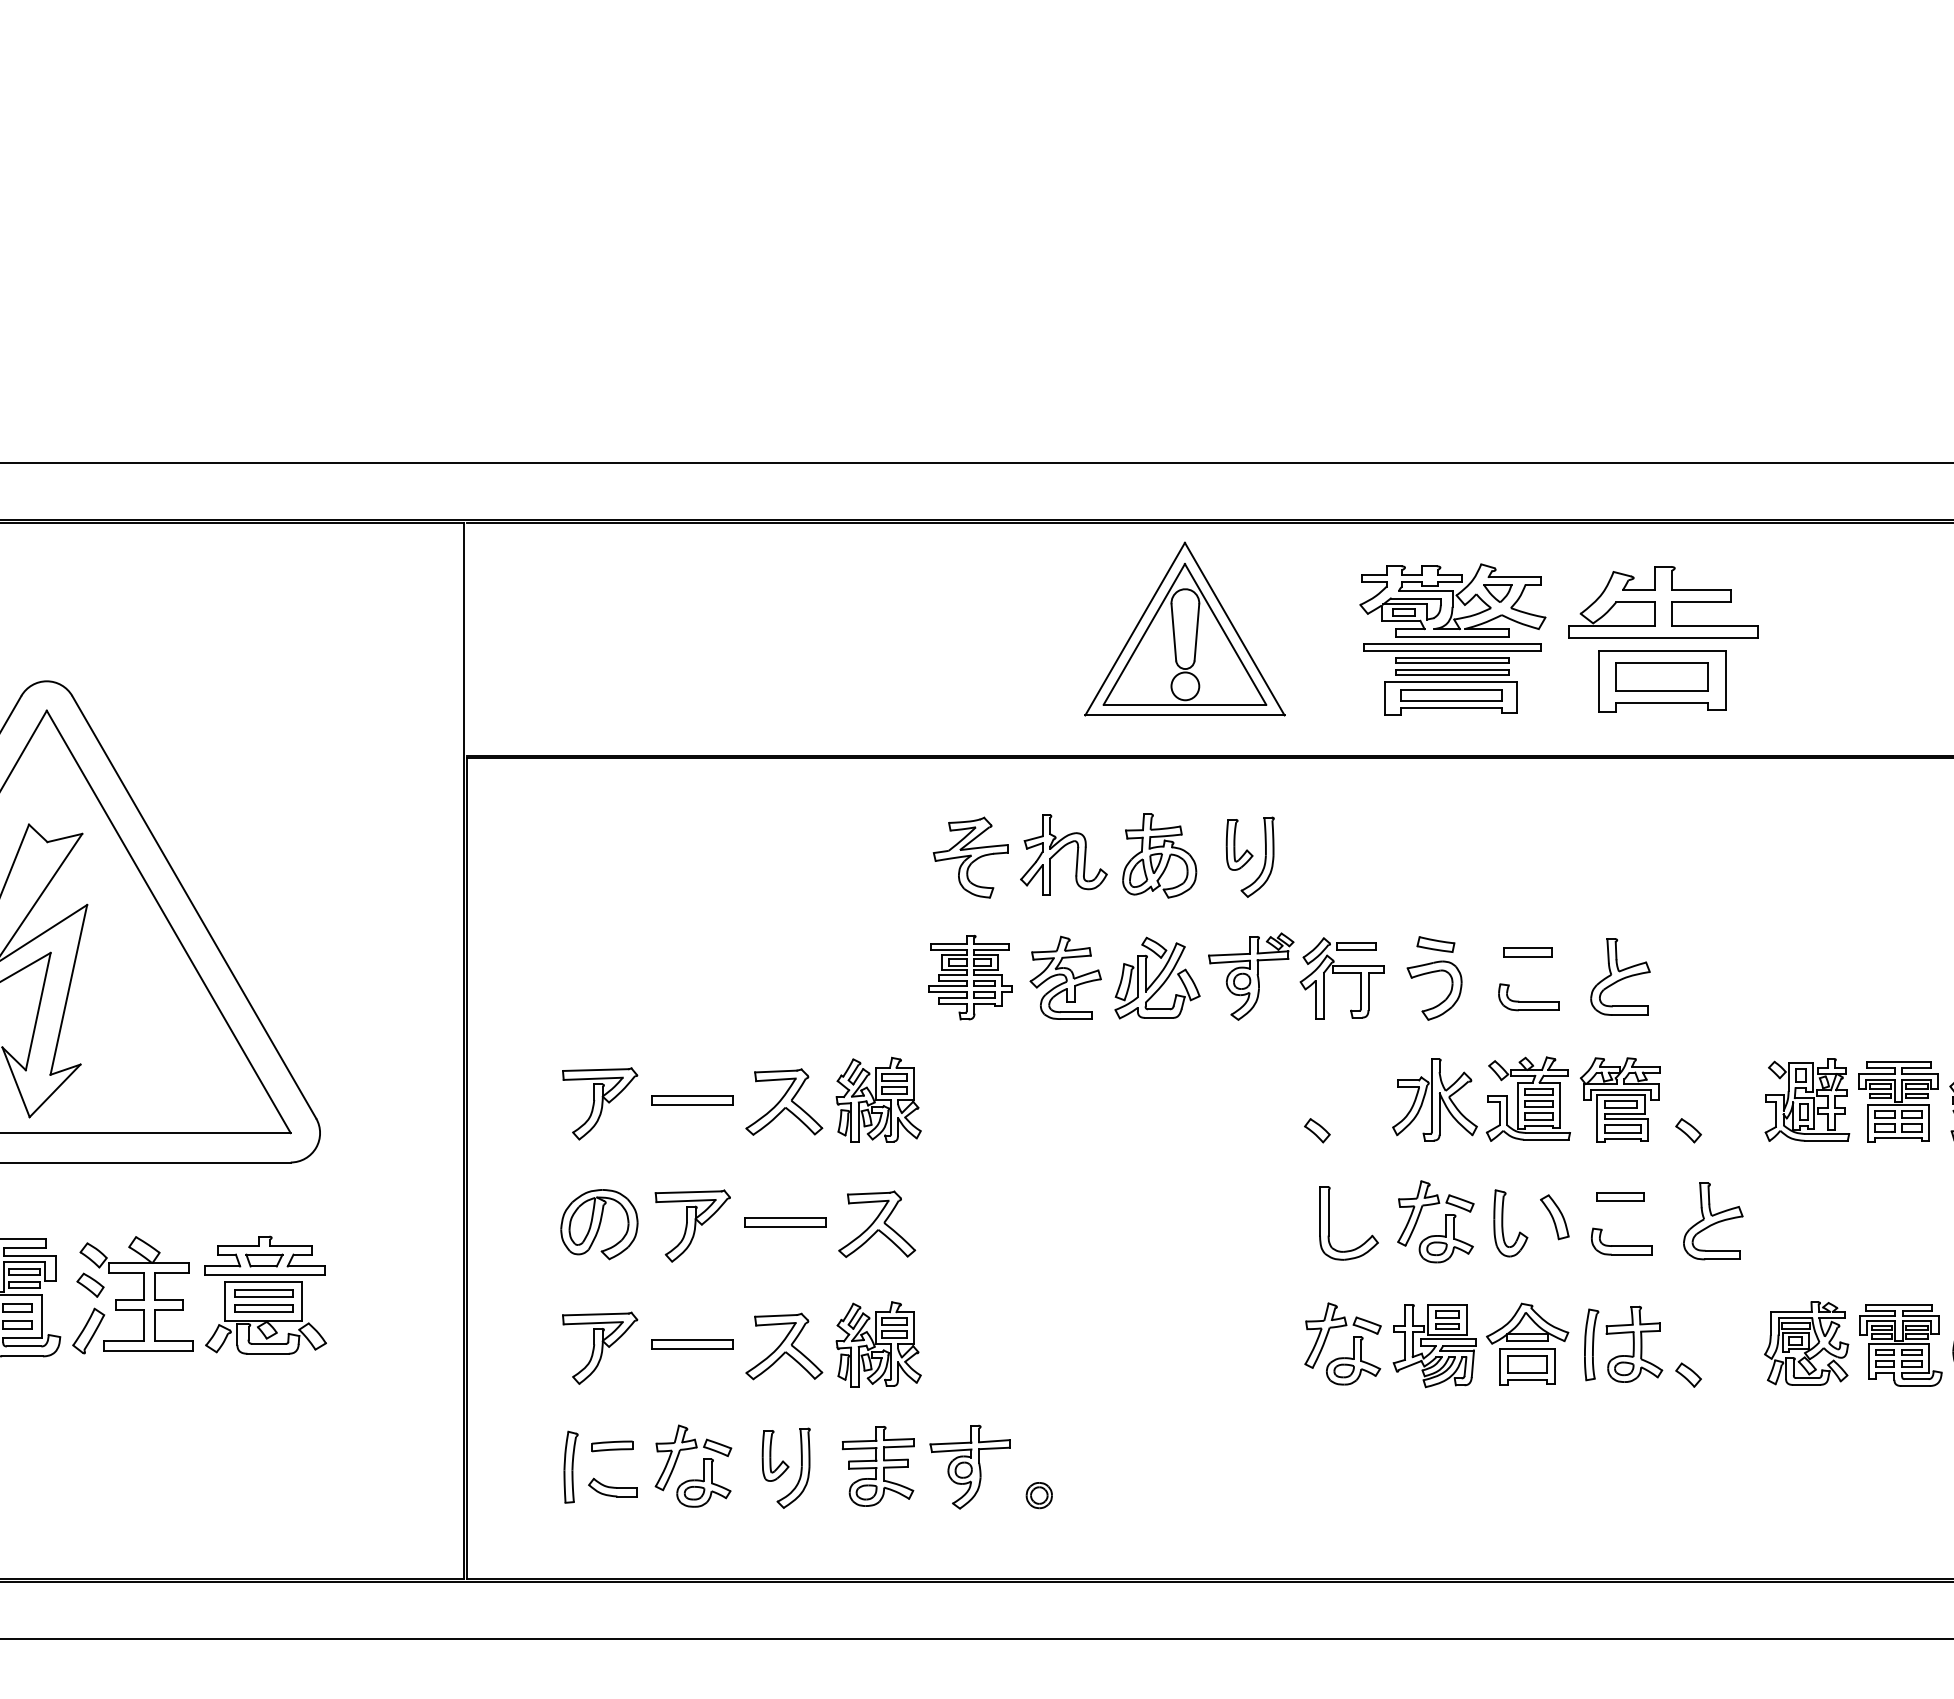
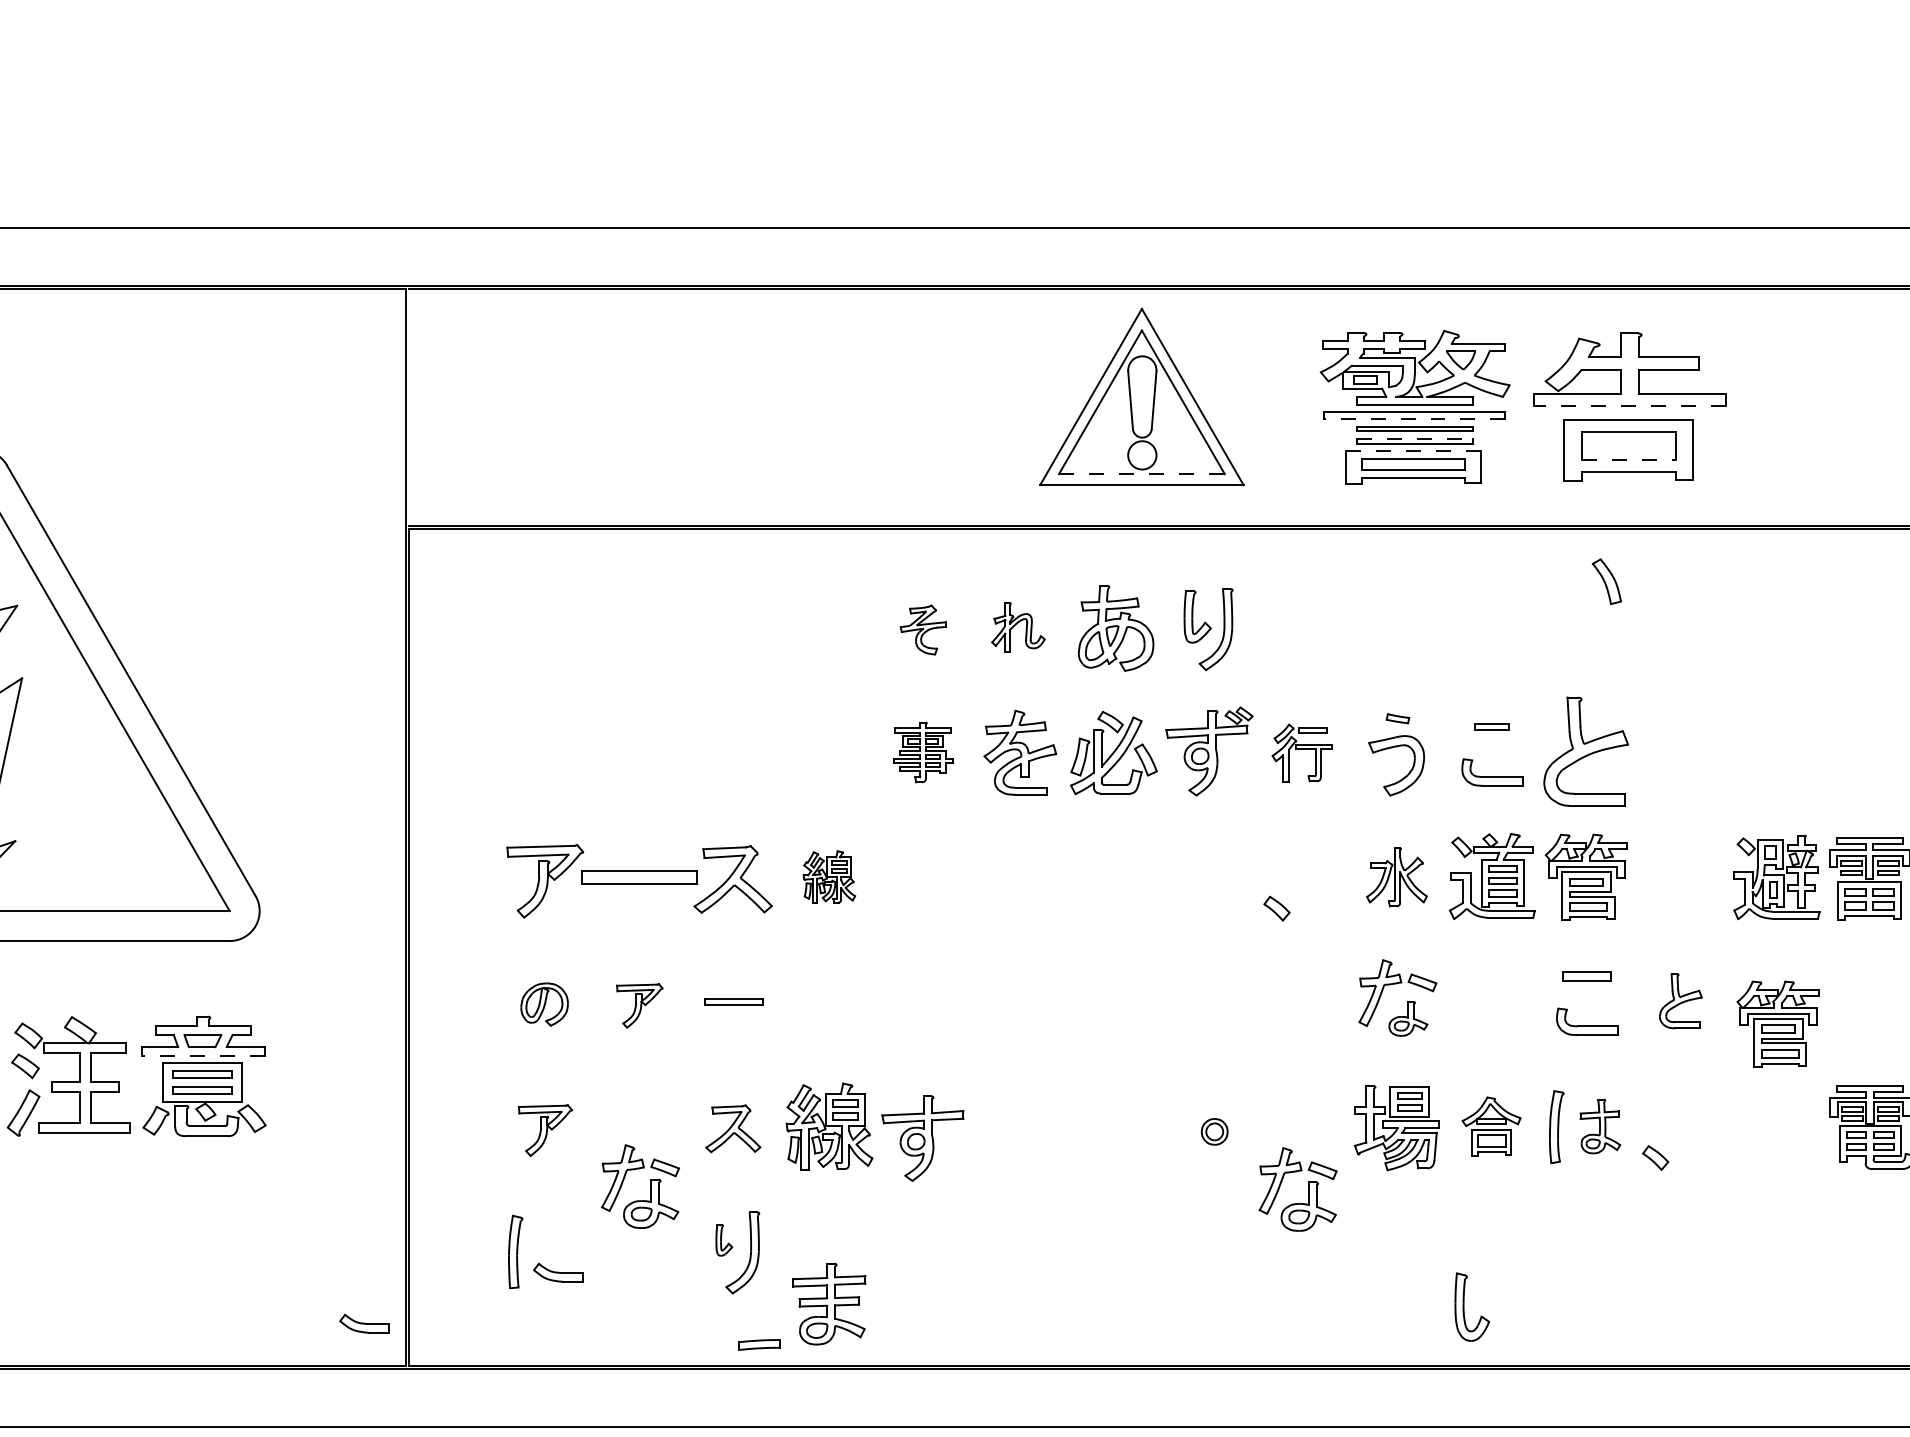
line: (1662, 637) -> (1629, 405), solid -> dashed
line: (1452, 651) -> (1414, 419), solid -> dashed
line: (1452, 670) -> (1414, 439), solid -> dashed
line: (1451, 682) -> (1413, 451), solid -> dashed
line: (1662, 690) -> (1629, 459), solid -> dashed
line: (1185, 704) -> (1142, 473), solid -> dashed
part: (1063, 854) -> (1018, 626), size x0.6
part: (970, 857) -> (923, 629), size x0.6
part: (1435, 944) -> (1397, 718), size x0.6
part: (1527, 952) -> (1491, 726), size x0.7
part: (1620, 976) -> (1586, 751), size x1.4
part: (970, 977) -> (923, 752), size x0.7
part: (1341, 978) -> (1301, 753), size x0.7
part: (878, 1099) -> (829, 876), size x0.6
part: (1434, 1099) -> (1396, 876), size x0.7
part: (692, 1100) -> (639, 877), size x1.4
part: (1688, 1130) -> (1655, 908), removed
part: (1554, 1217) -> (1606, 582), moved
part: (1713, 1221) -> (1681, 1001), size x0.7
part: (785, 1222) -> (734, 1002), size x0.7
part: (877, 1223) -> (828, 1003), removed
part: (1329, 1223) -> (1289, 1003), removed
part: (1503, 1223) -> (1464, 1307), moved
part: (599, 1224) -> (544, 1004), size x0.6
part: (692, 1225) -> (639, 1005), size x0.6
part: (1445, 1238) -> (1407, 1018), size x0.7
part: (1807, 1243) -> (1776, 1023), added
line: (264, 1275) -> (202, 1056), solid -> dashed
part: (1353, 1343) -> (1308, 1188), moved
part: (1527, 1343) -> (1491, 1125), size x0.7
part: (1634, 1343) -> (1600, 1125), size x0.7
part: (1806, 1343) -> (1775, 1125), removed
part: (692, 1344) -> (639, 1126), removed
part: (784, 1346) -> (733, 1128), size x0.7
part: (600, 1347) -> (545, 1129), size x0.7
part: (612, 1446) -> (759, 1345), moved
part: (775, 1455) -> (724, 1239), size x0.6
part: (703, 1465) -> (650, 1185), moved
part: (878, 1466) -> (829, 1304), moved
part: (969, 1466) -> (922, 1137), moved
part: (1038, 1495) -> (1213, 1131), moved
part: (422, 1537) -> (364, 1323), added

